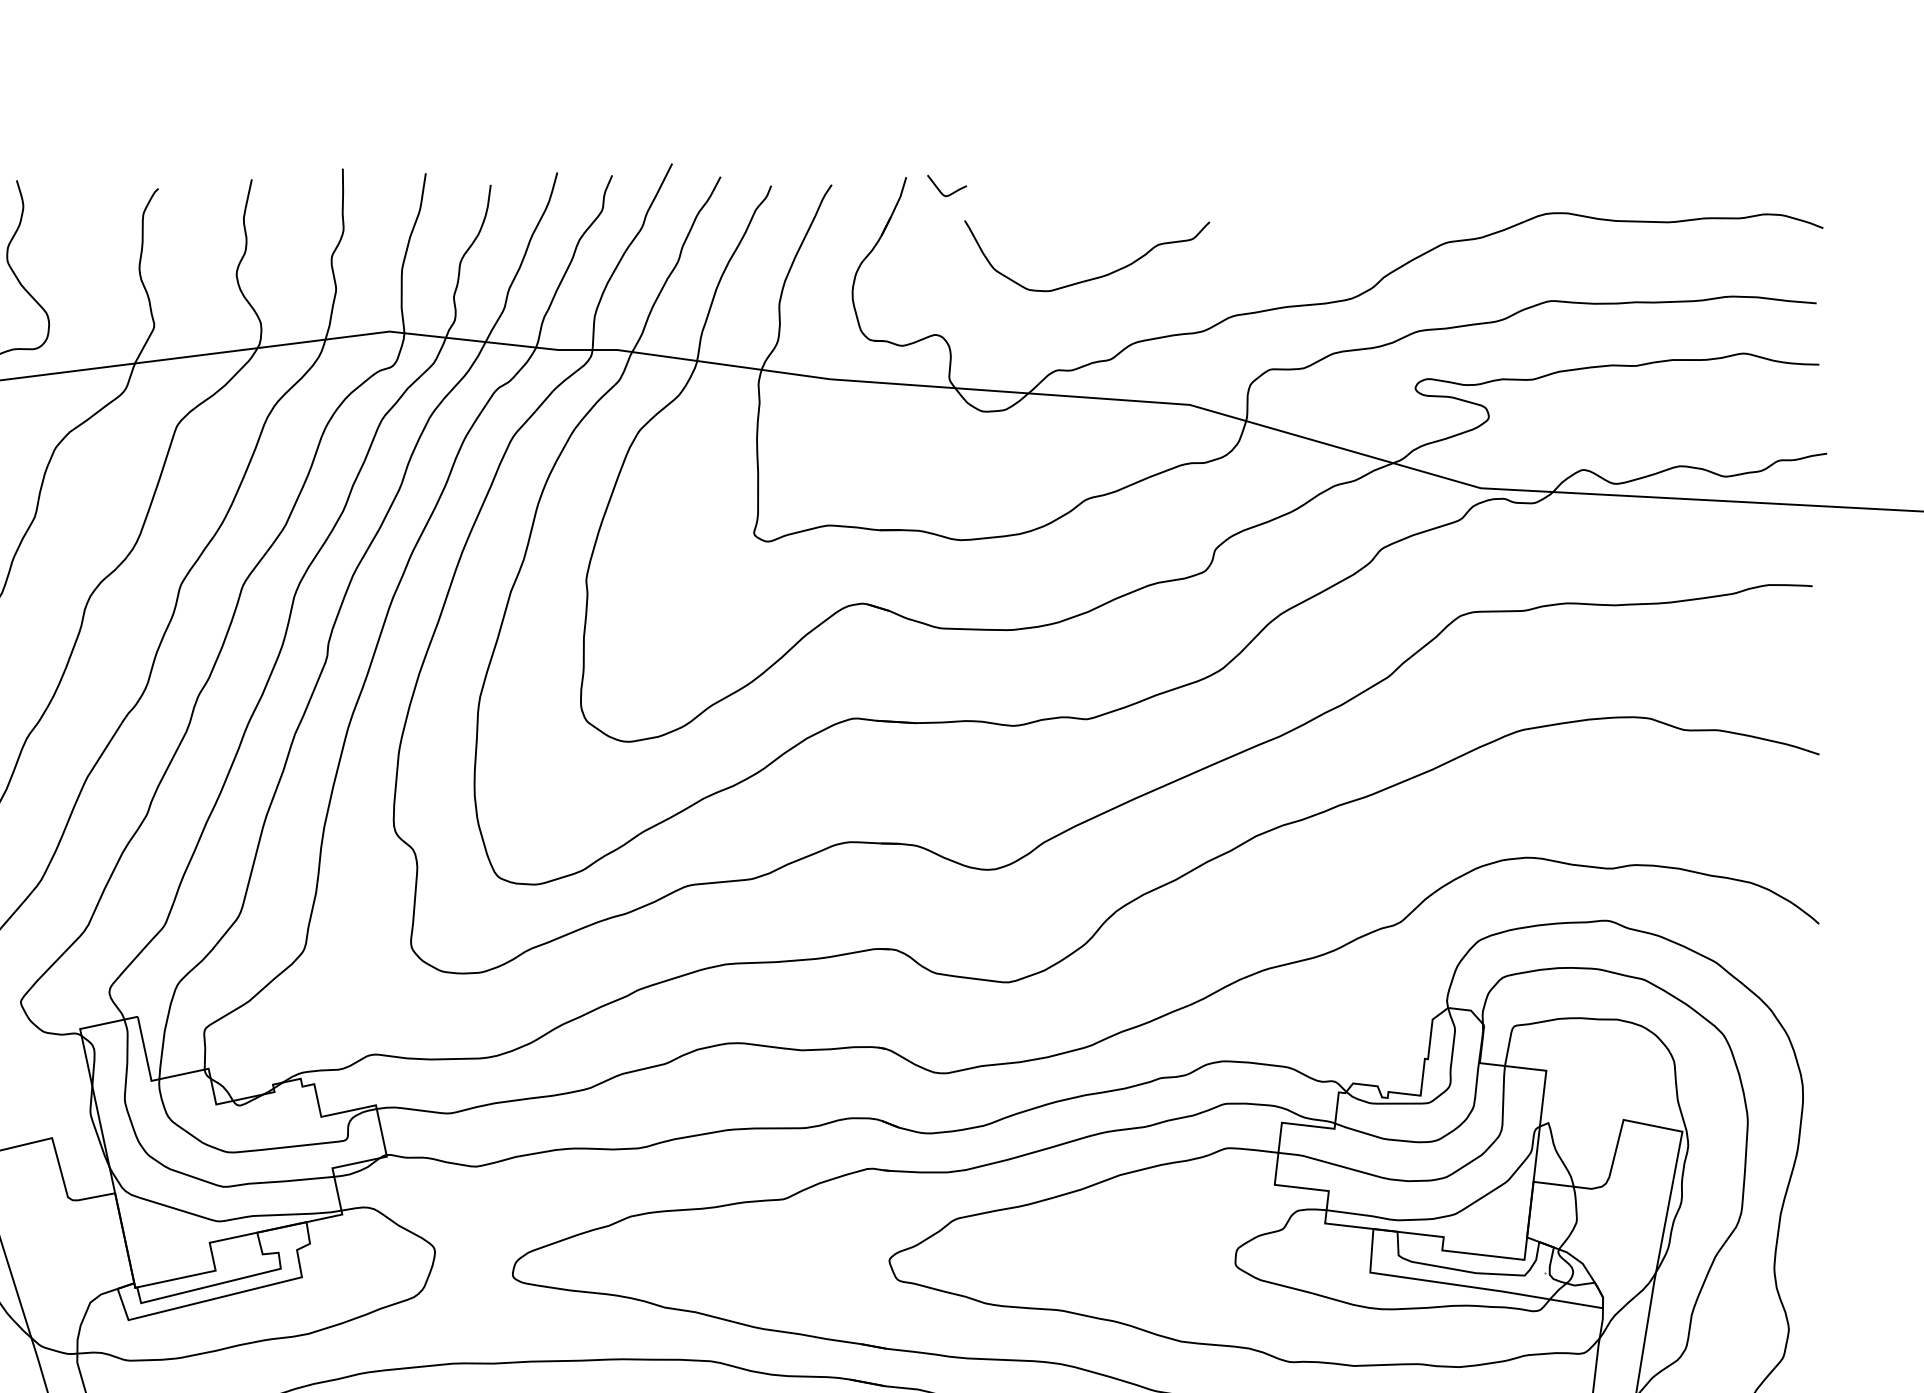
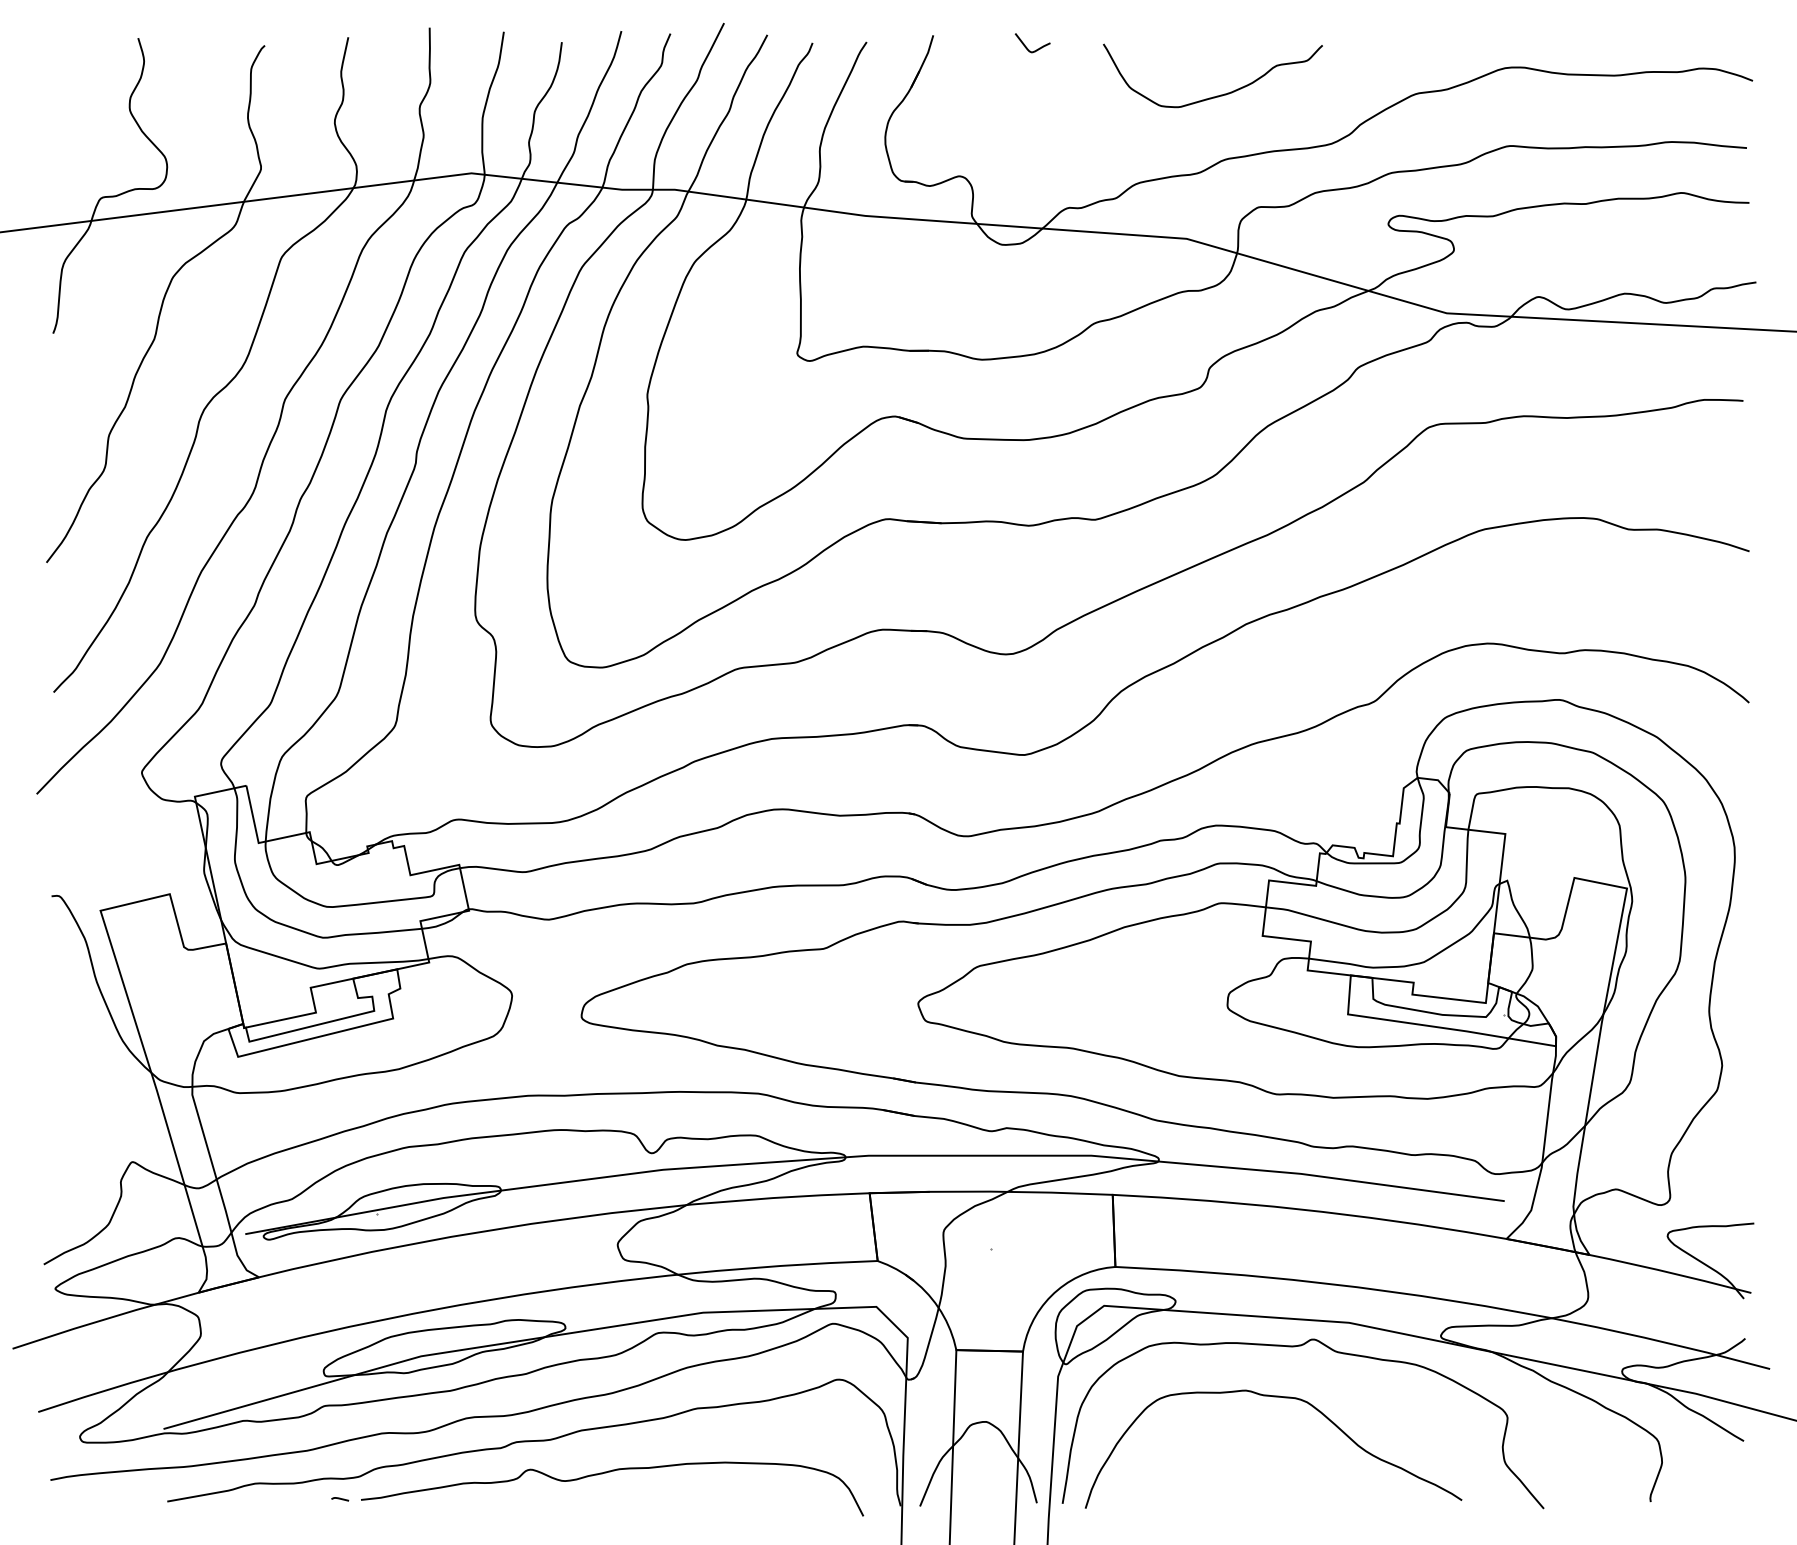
curve: (941, 190) -> (1027, 47), moved
curve: (1091, 278) -> (1216, 95), moved

